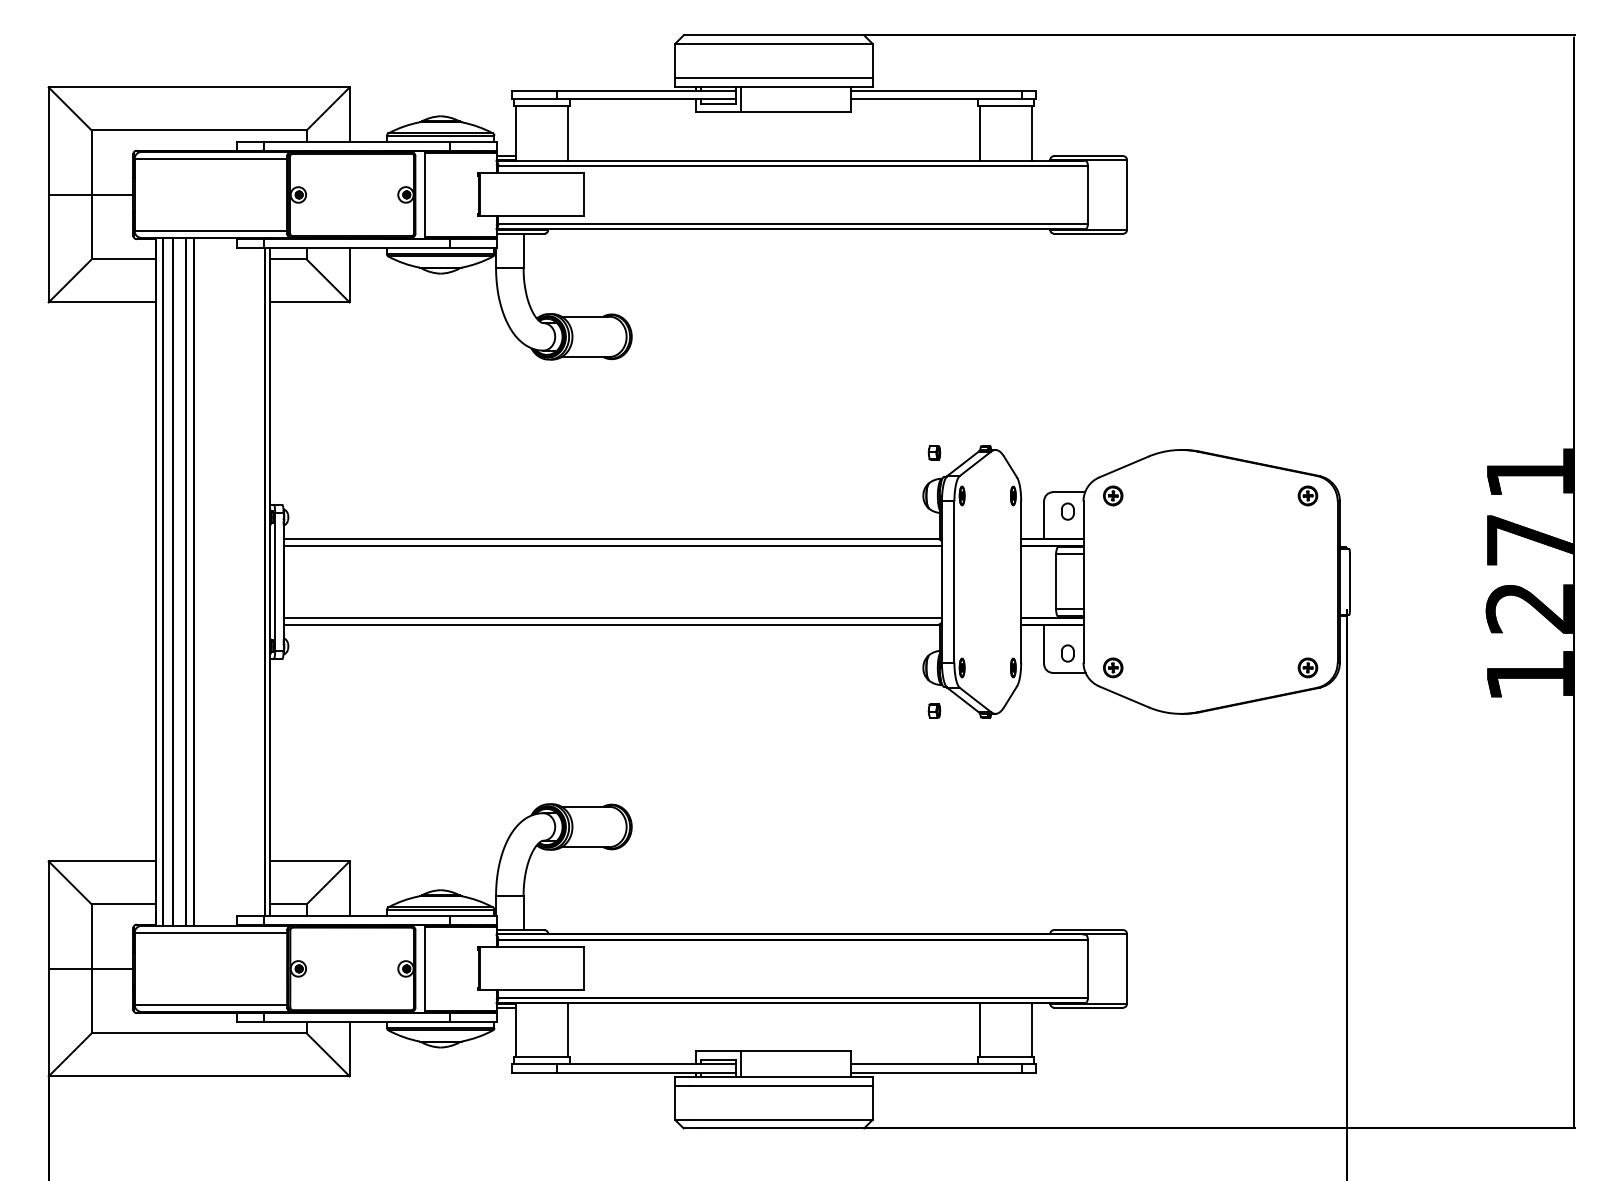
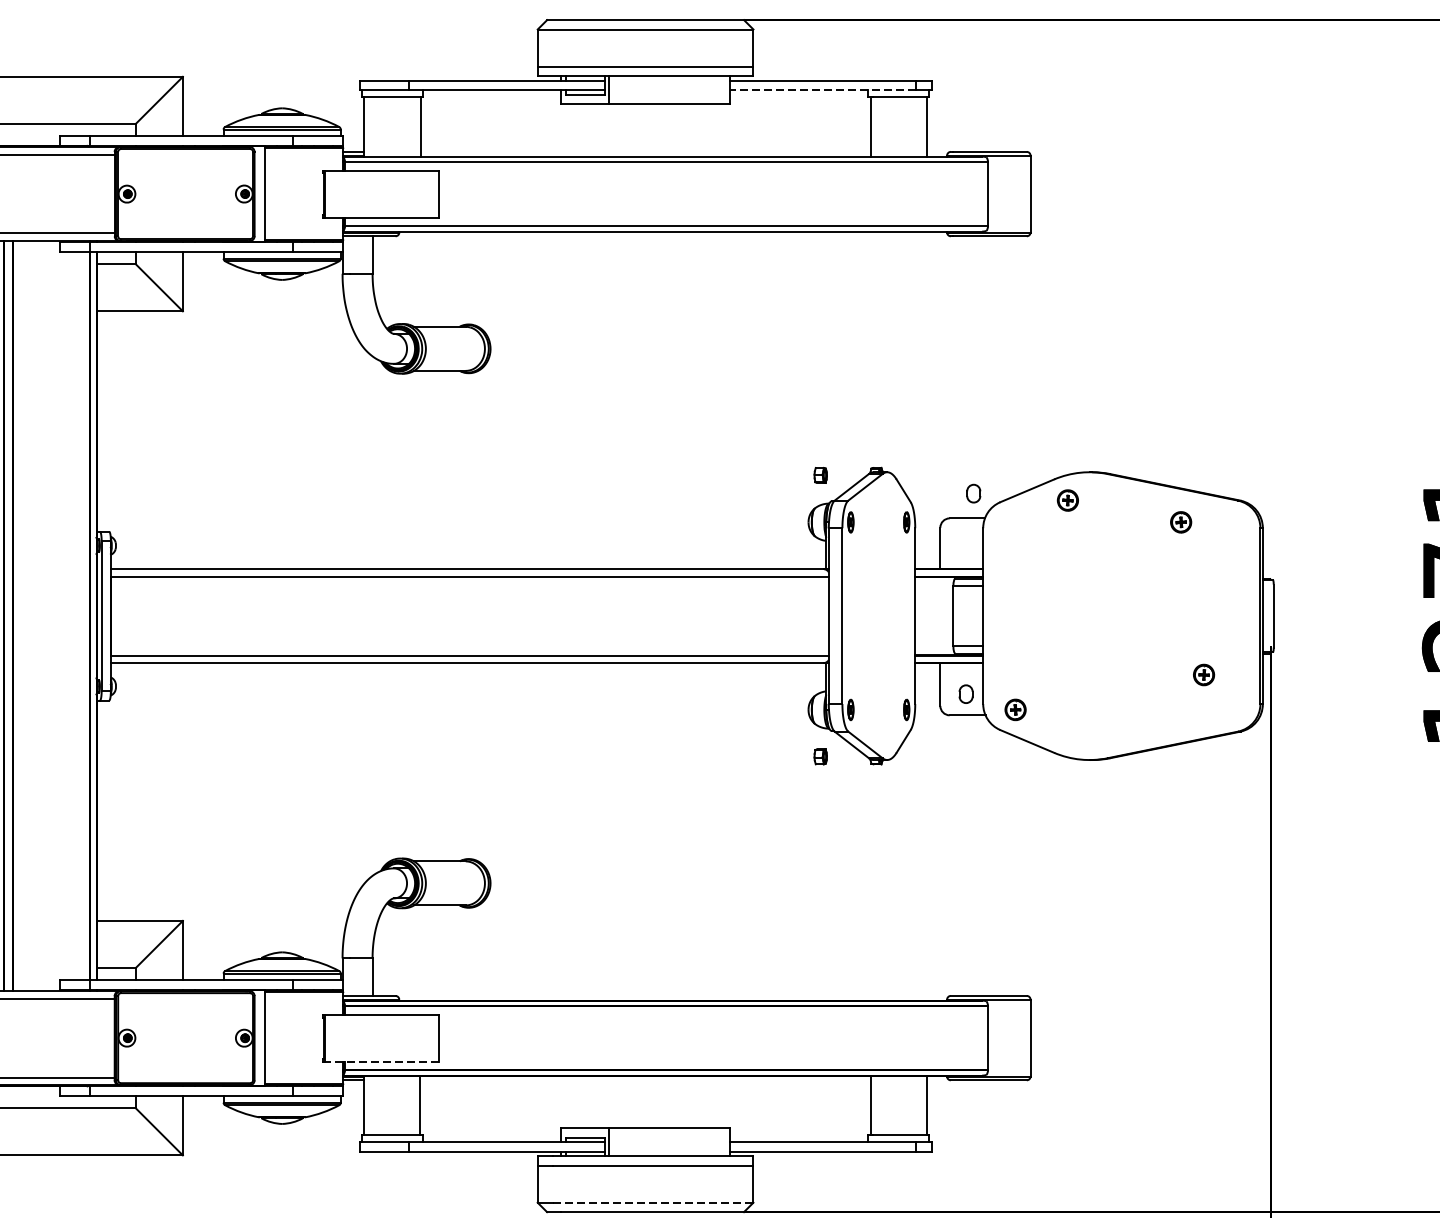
line: (935, 99) -> (821, 90), solid -> dashed
part: (1113, 495) -> (1068, 500), moved
part: (1307, 495) -> (1180, 521), moved
part: (1067, 511) -> (973, 493), moved
part: (1307, 667) -> (1203, 674), moved
line: (532, 990) -> (382, 1061), solid -> dashed
line: (780, 1119) -> (652, 1202), solid -> dashed

